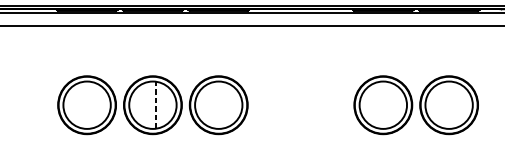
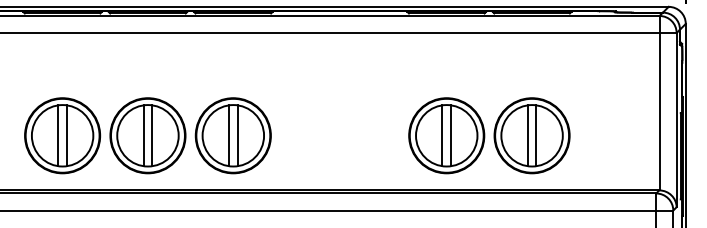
line: (83, 105) -> (58, 135), added
line: (90, 105) -> (66, 135), added
line: (149, 105) -> (143, 135), added
line: (156, 105) -> (152, 135), dashed -> solid
line: (215, 105) -> (229, 135), added
line: (221, 105) -> (237, 135), added
line: (380, 105) -> (442, 135), added
line: (386, 105) -> (451, 135), added
line: (445, 105) -> (527, 135), added
line: (452, 105) -> (536, 135), added

